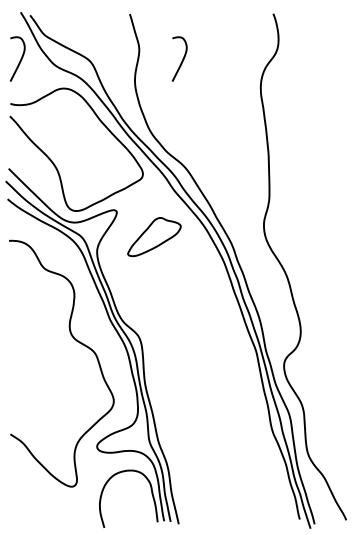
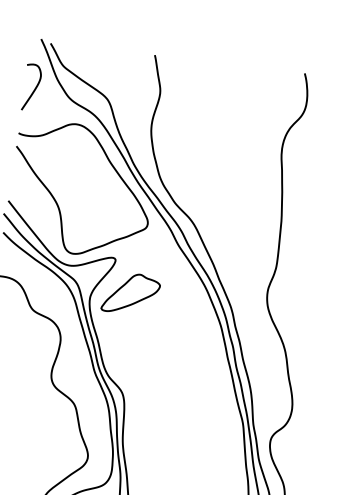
curve: (181, 60) -> (202, 110), removed
part: (154, 237) -> (131, 294), moved

